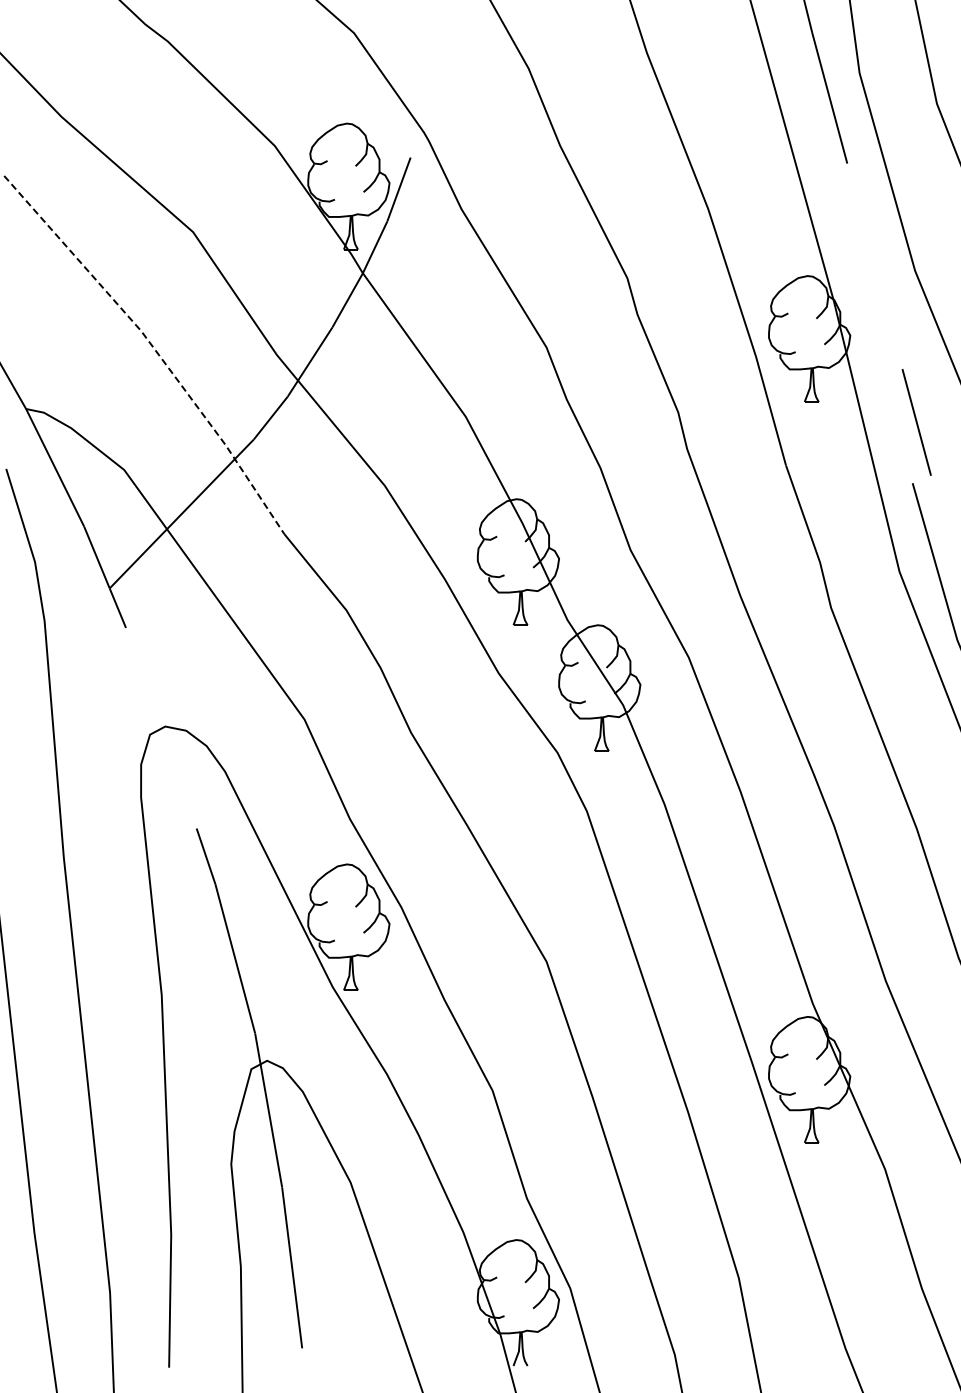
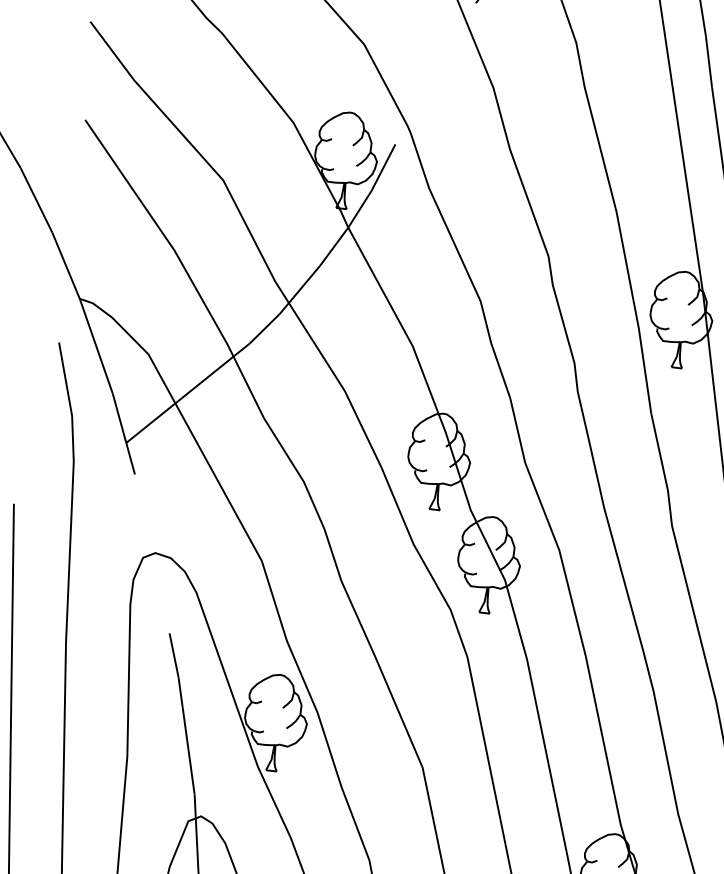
line: (153, 347) -> (182, 264), dashed -> solid

